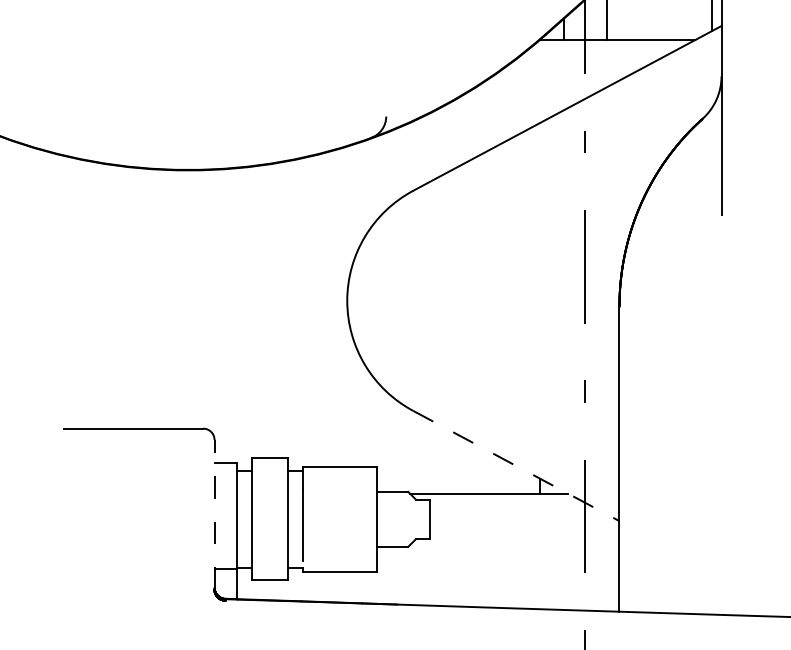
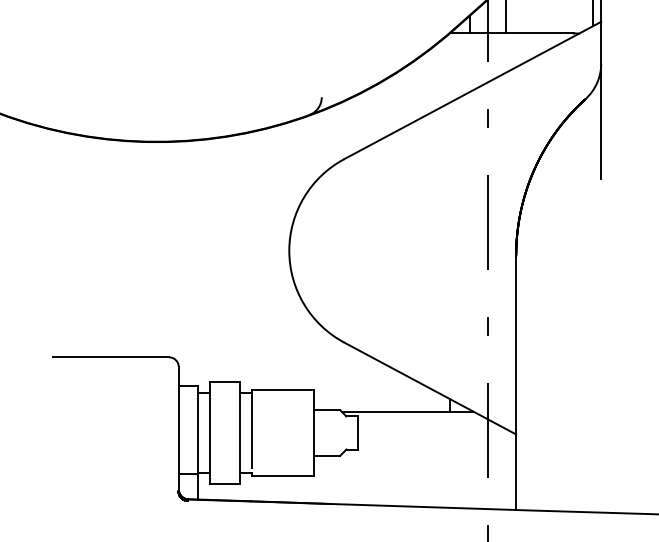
line: (516, 465) -> (430, 388), dashed -> solid
line: (214, 513) -> (178, 428), dashed -> solid

